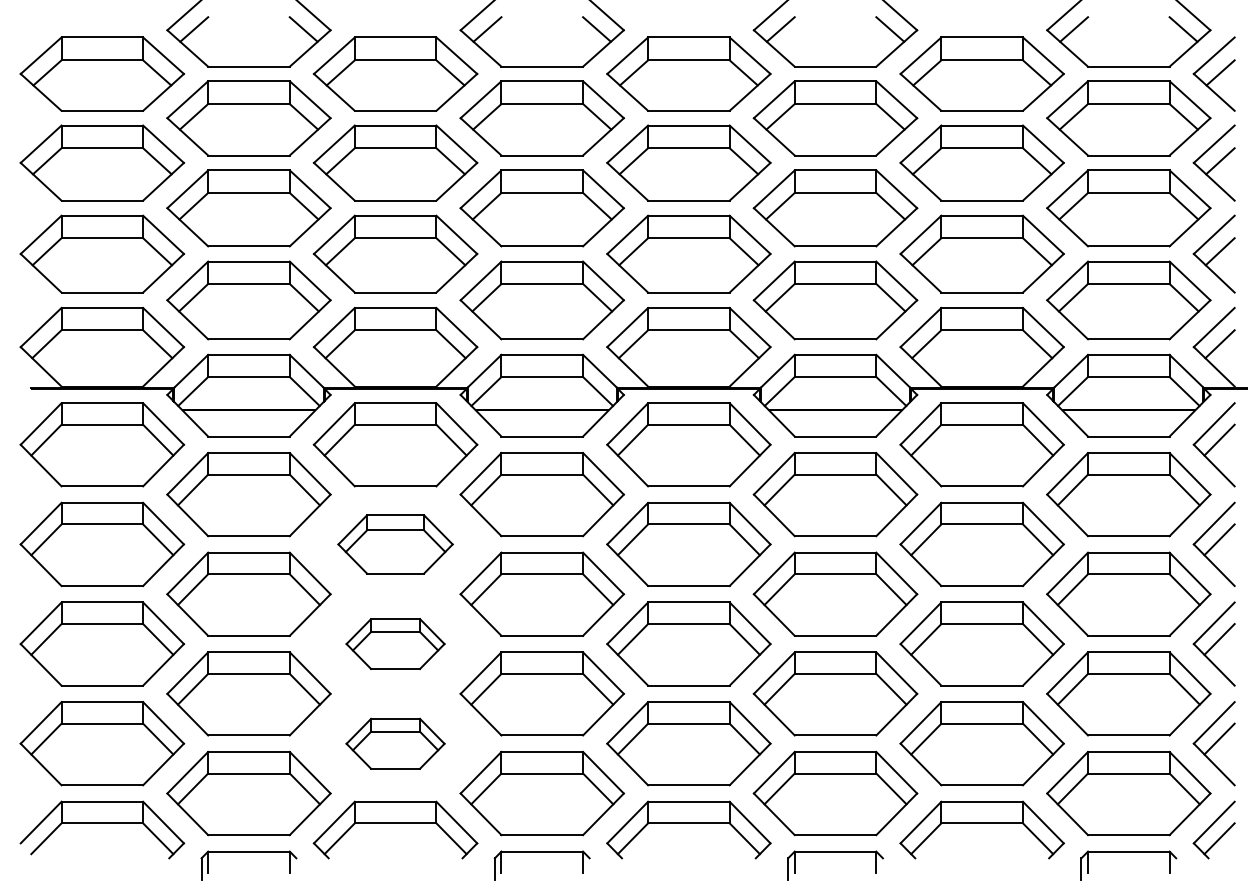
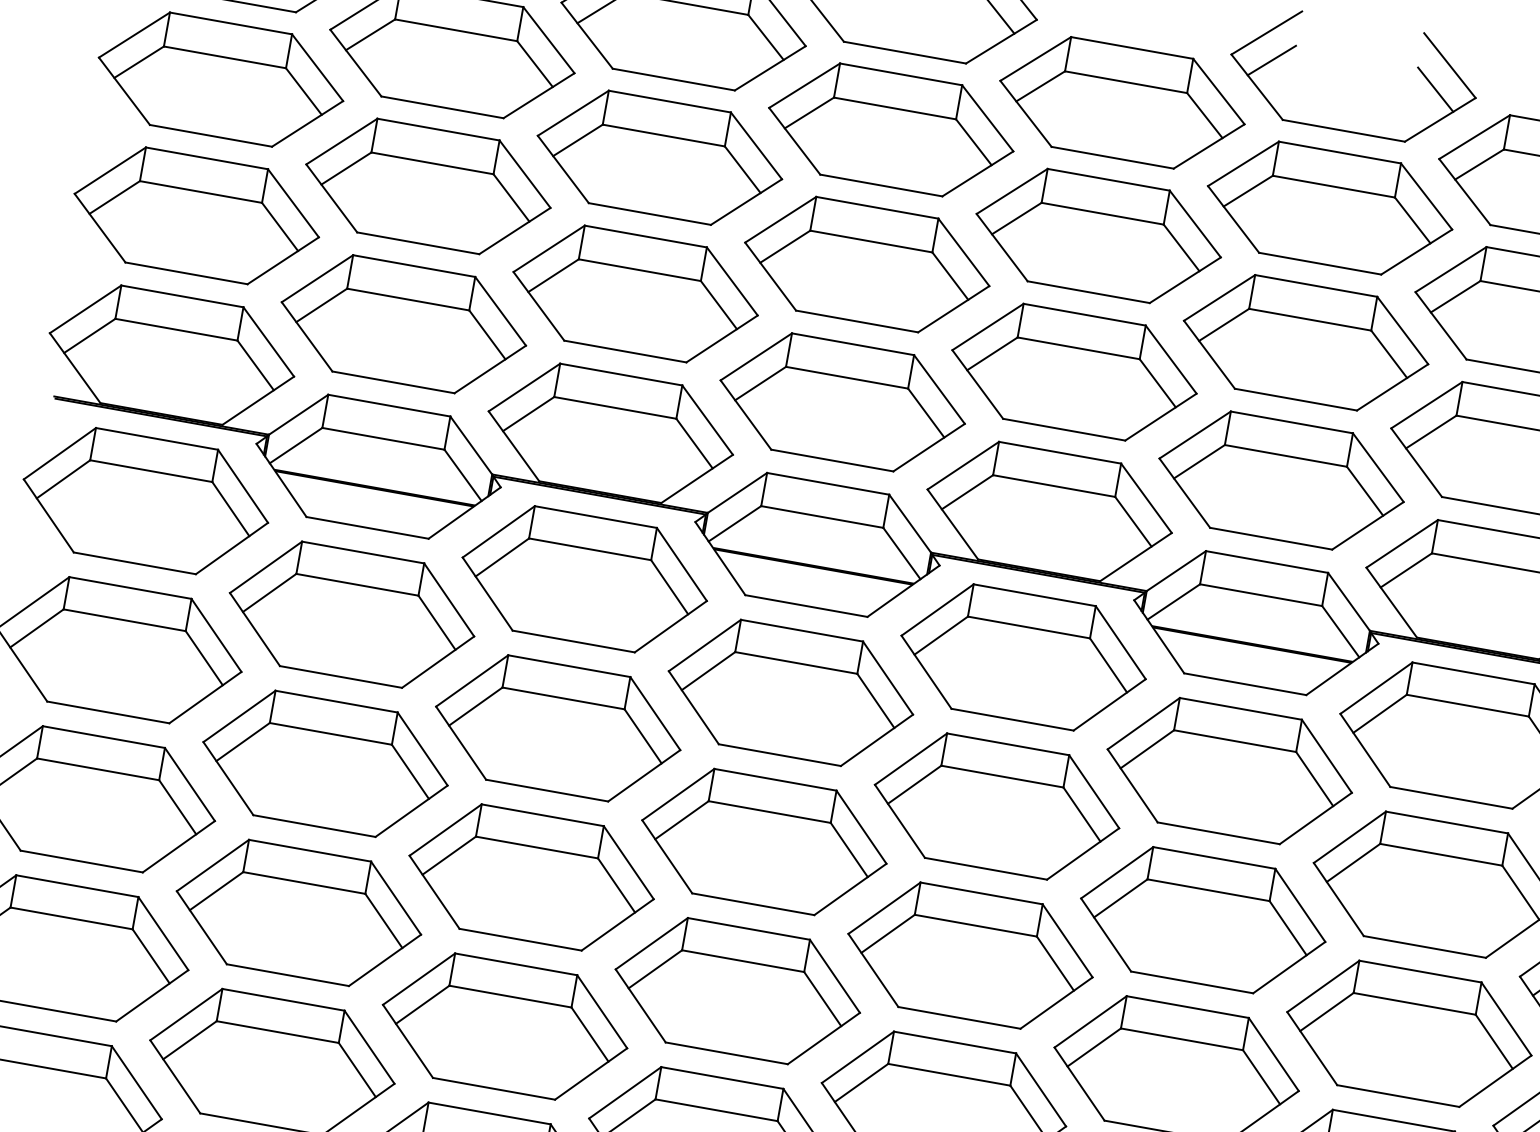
part: (395, 544) -> (558, 728), size x1.43
part: (395, 643) -> (531, 876), size x1.67
part: (395, 743) -> (504, 1026), size x1.67

